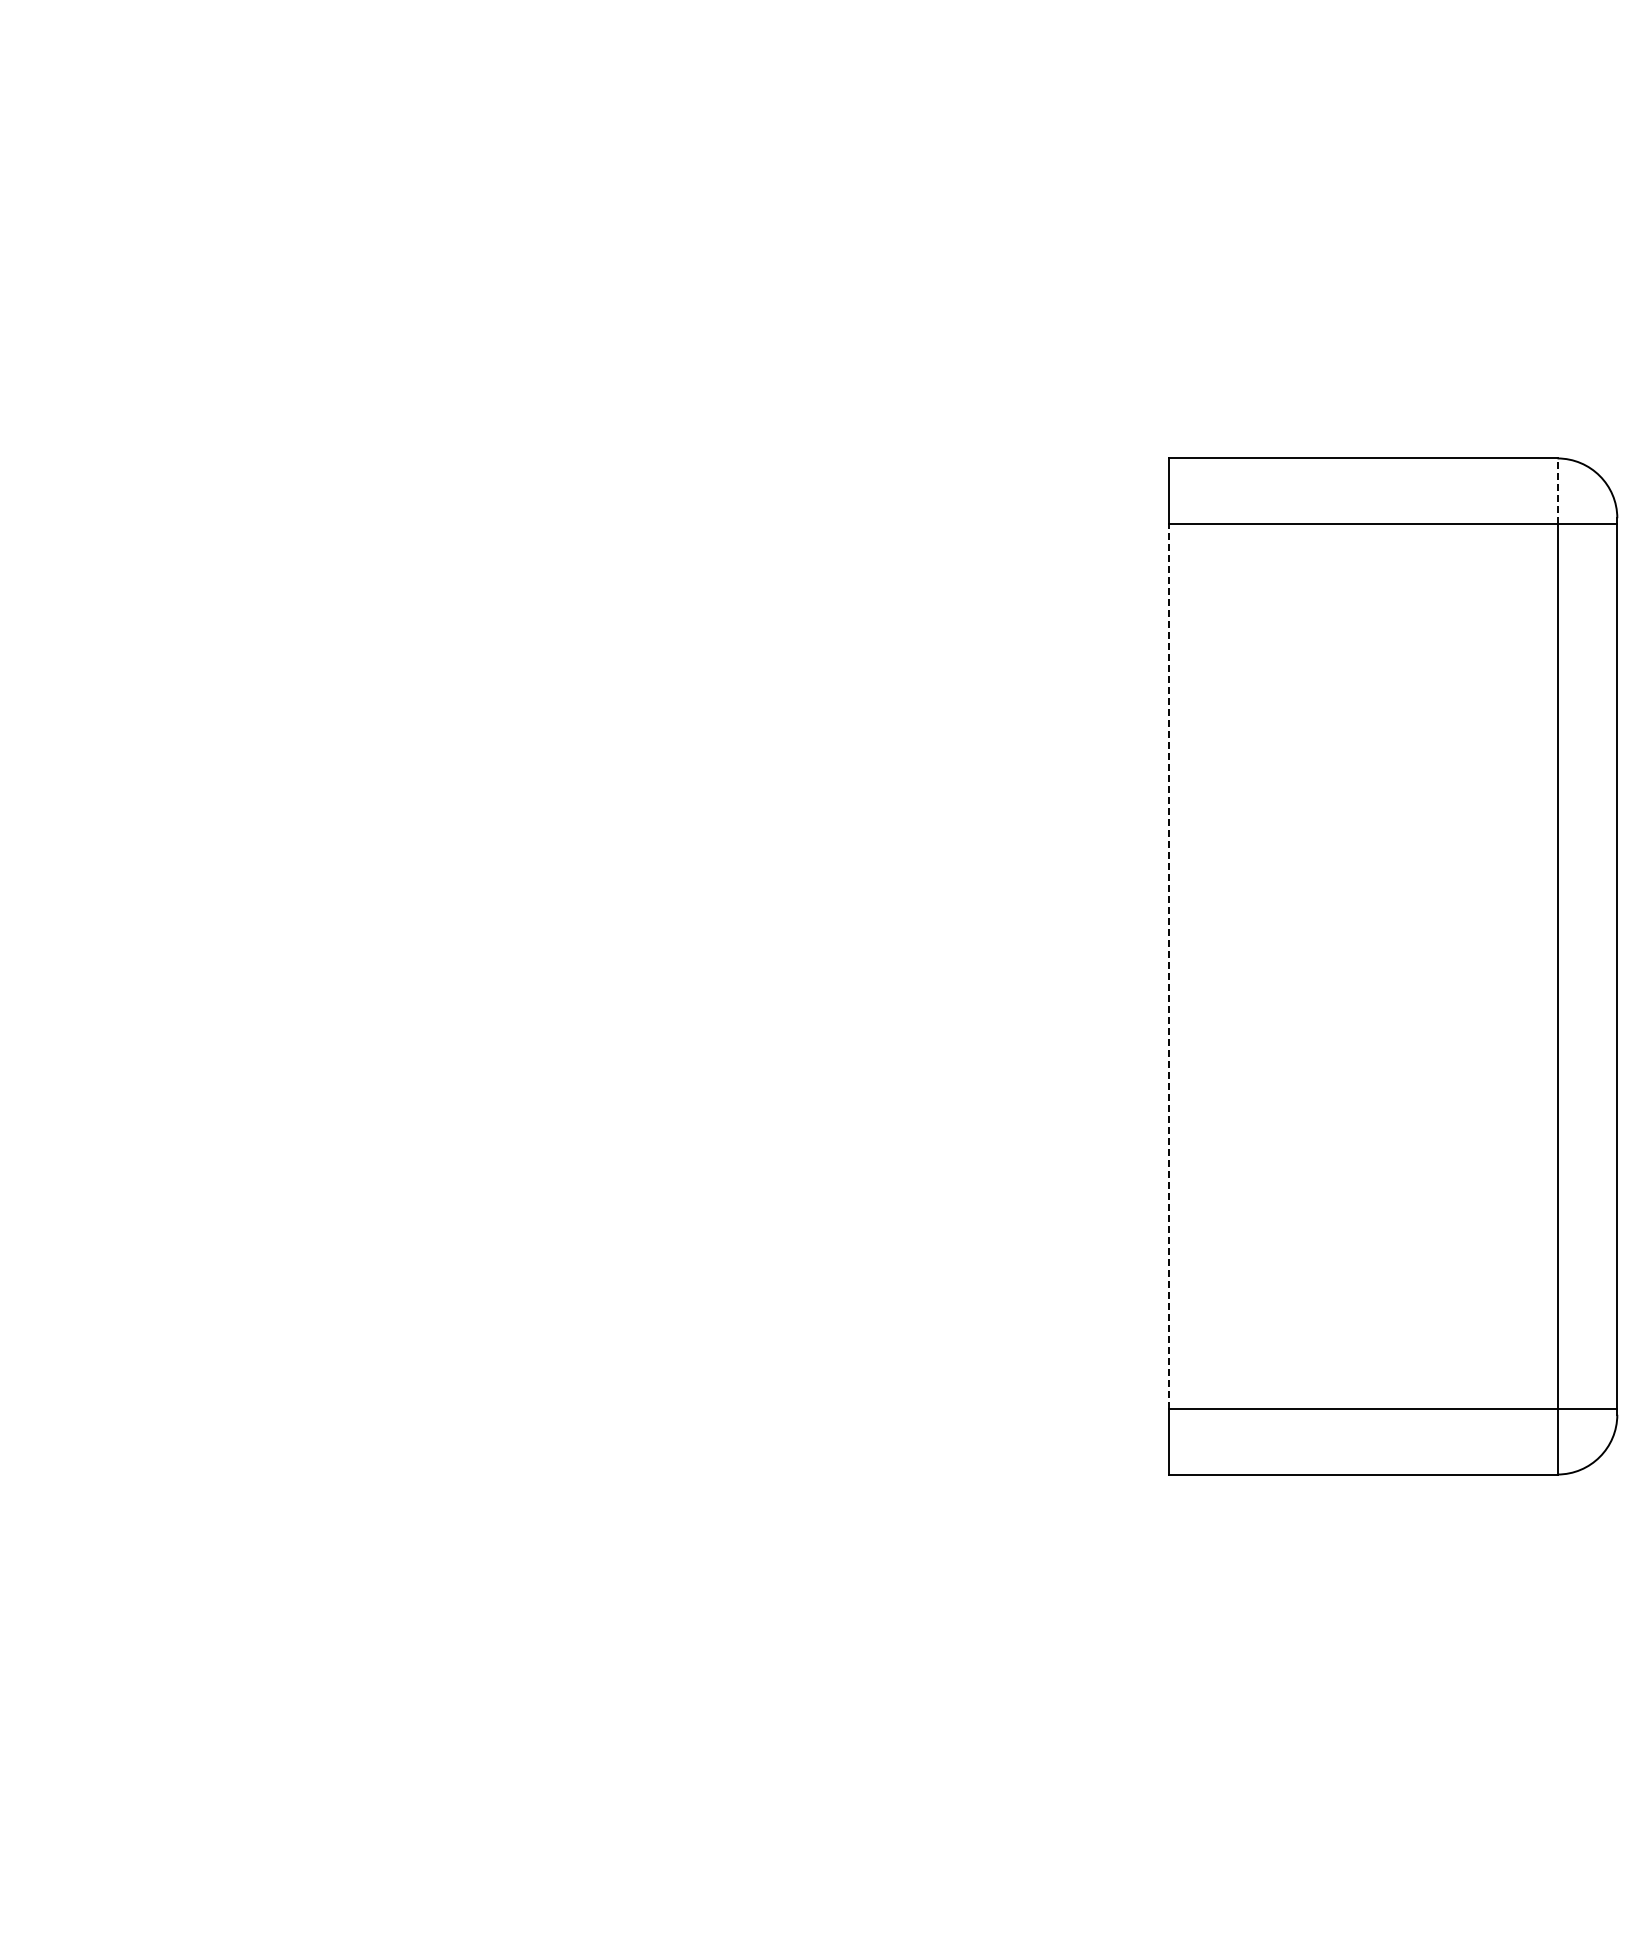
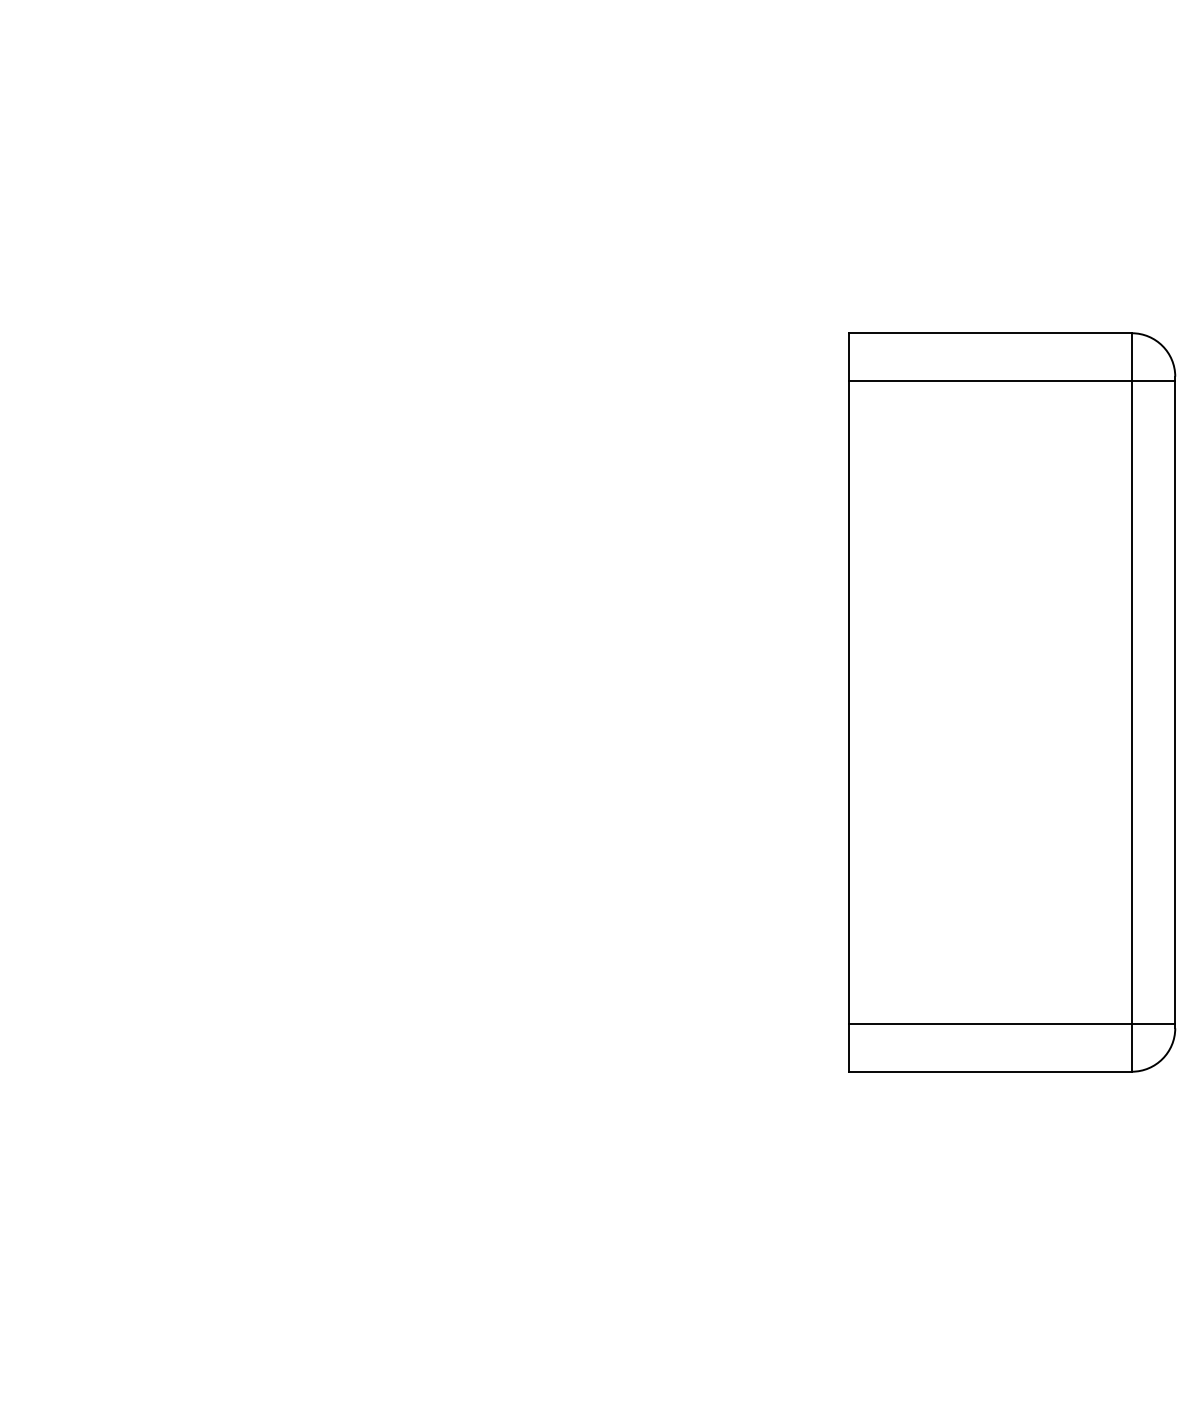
line: (1557, 491) -> (1131, 357), dashed -> solid
line: (1169, 966) -> (849, 702), dashed -> solid

